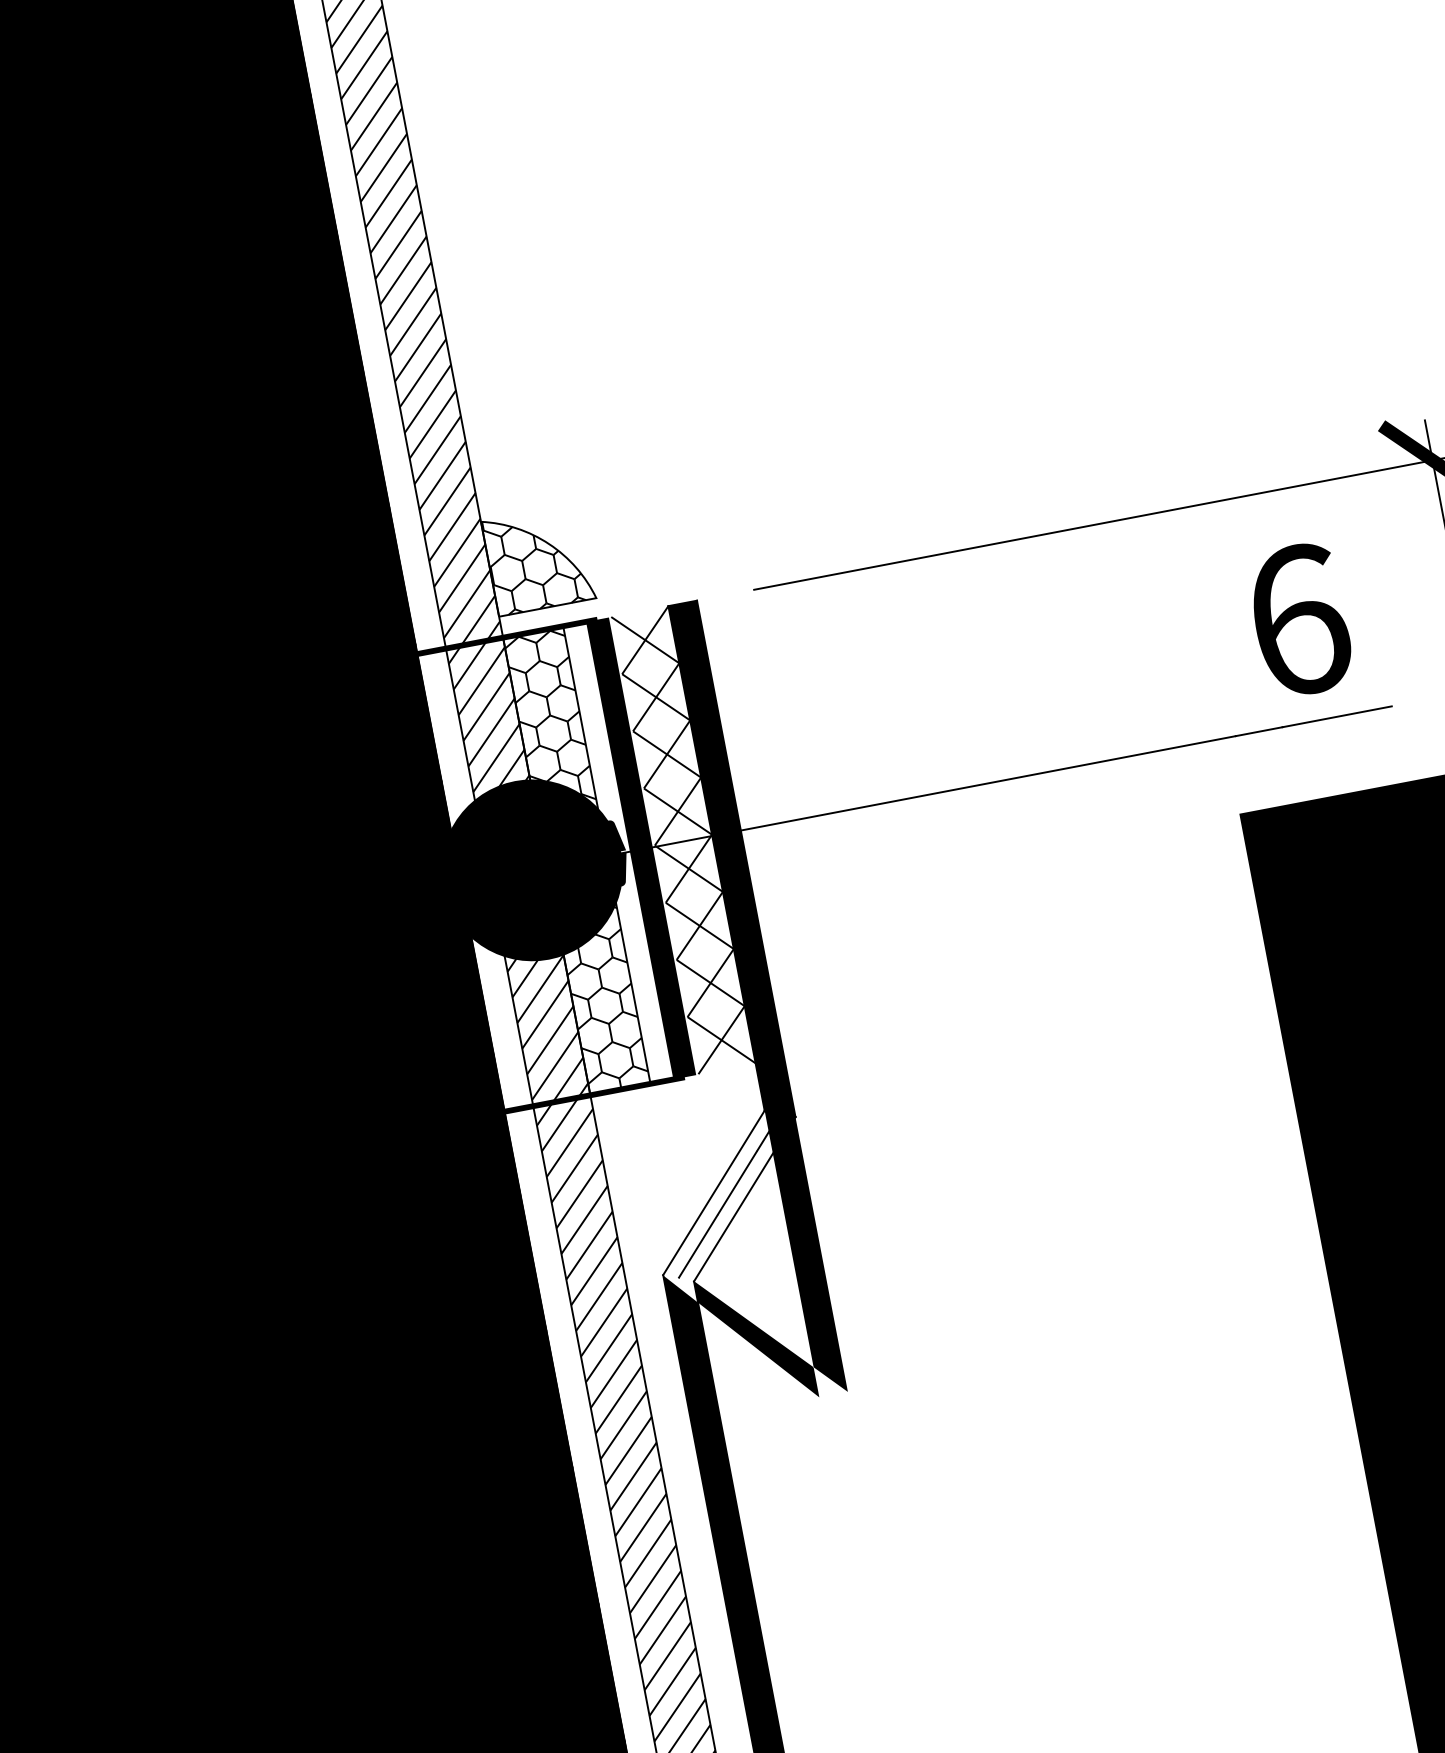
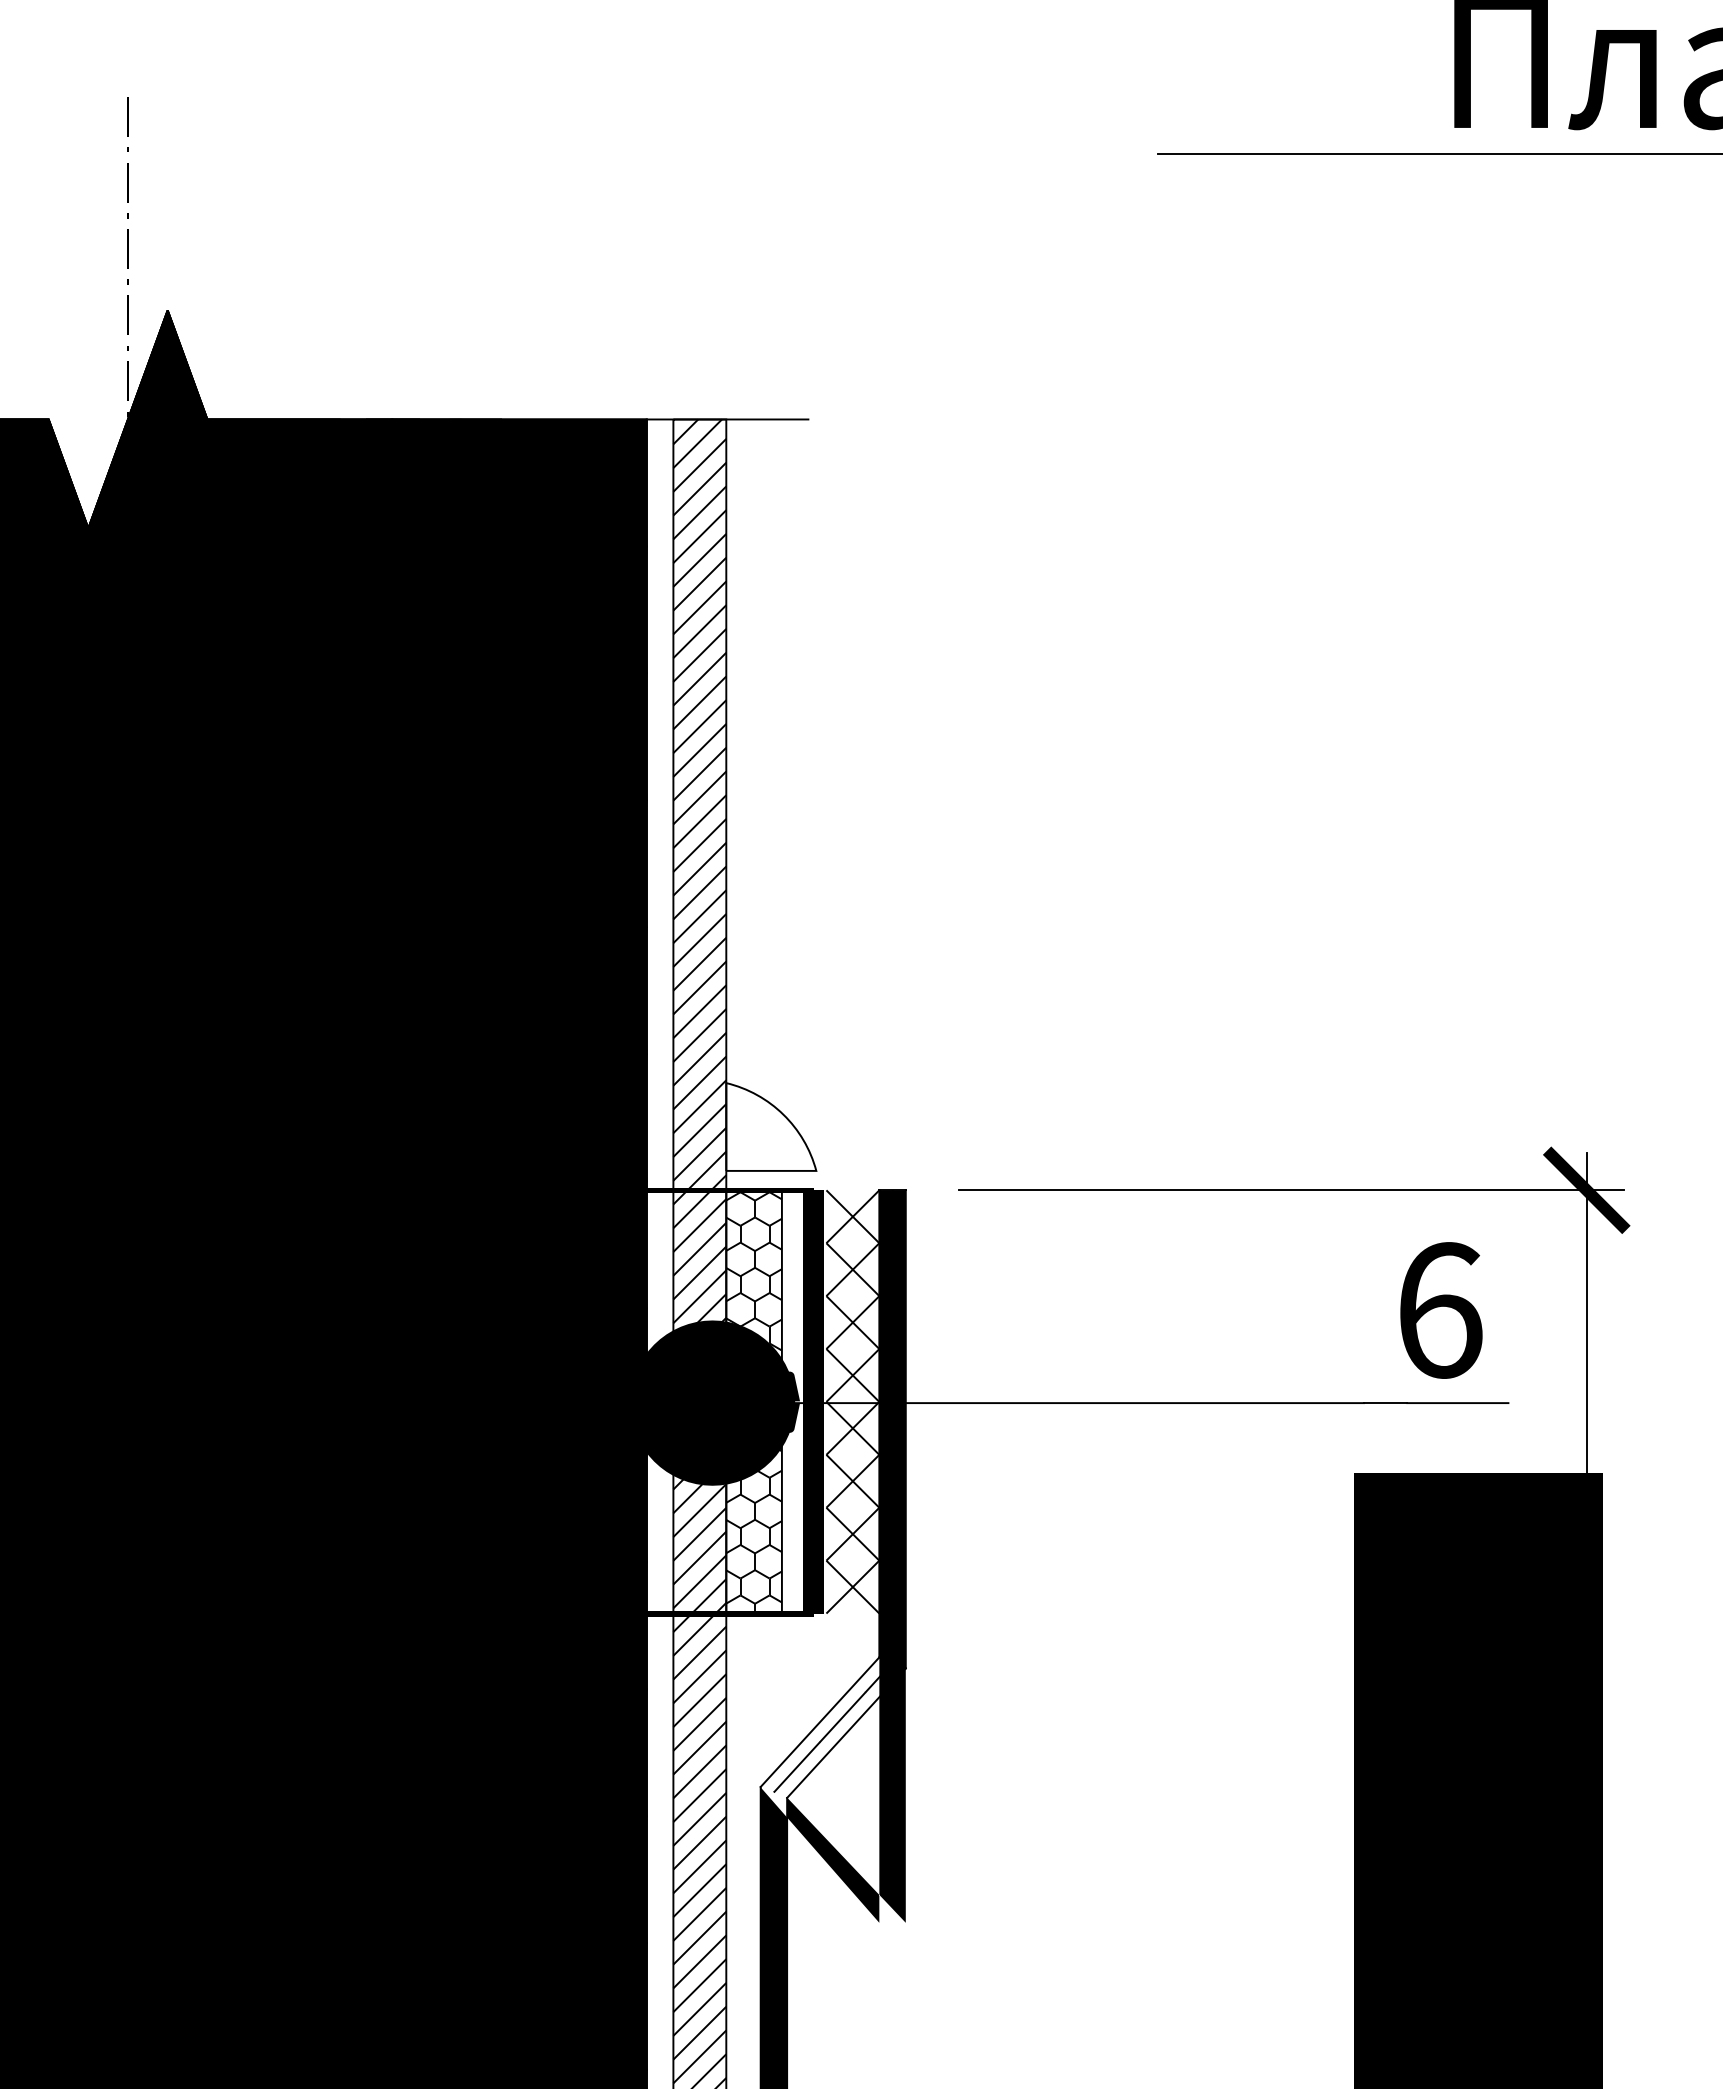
hatch: (533, 560) -> (766, 1126), removed

